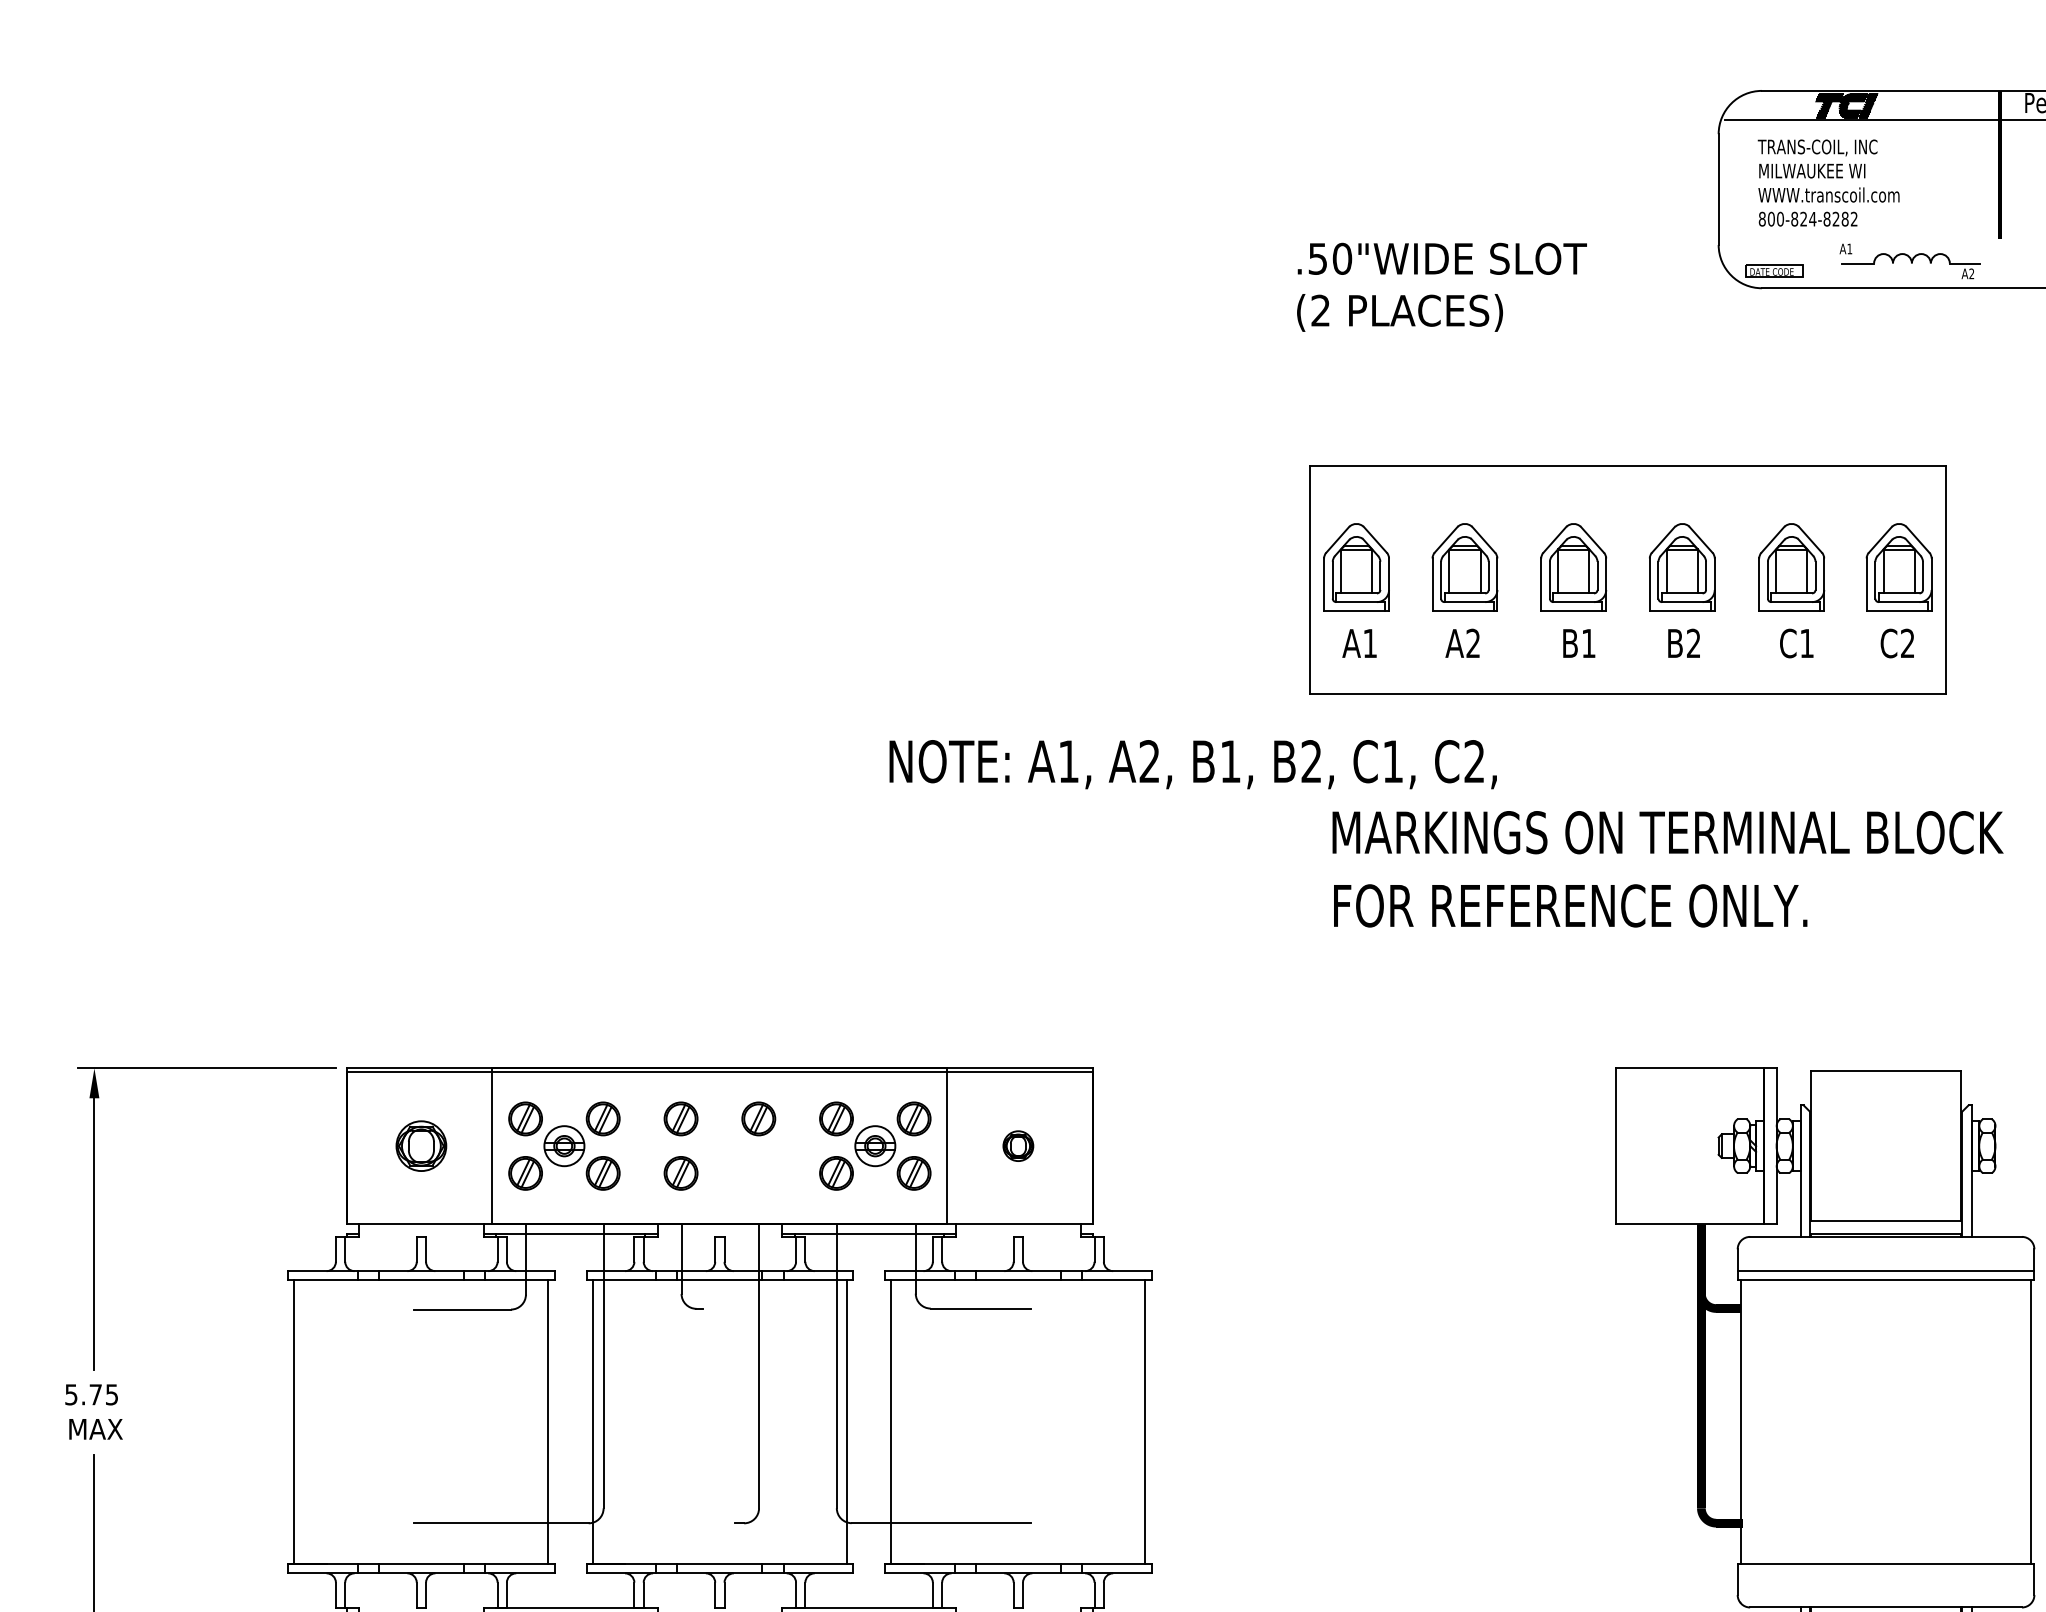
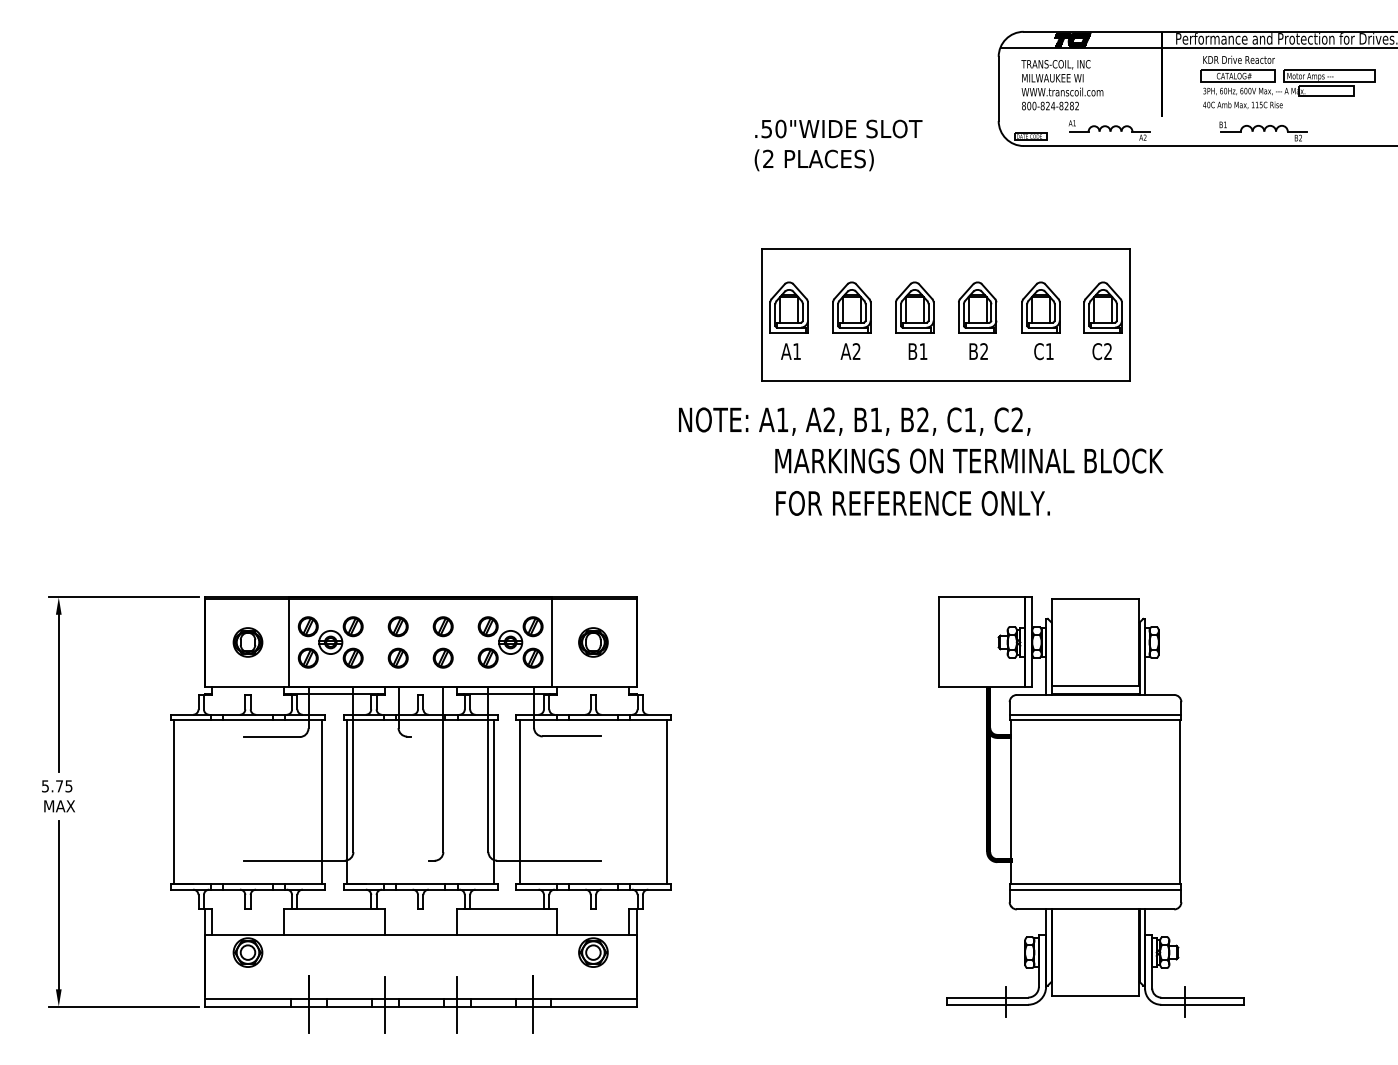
text: (1192, 764) -> (854, 421), moved
part: (1018, 1146) -> (593, 642), size x1.67
part: (757, 1172) -> (442, 657), added
line: (1885, 1573) -> (1095, 889), added

